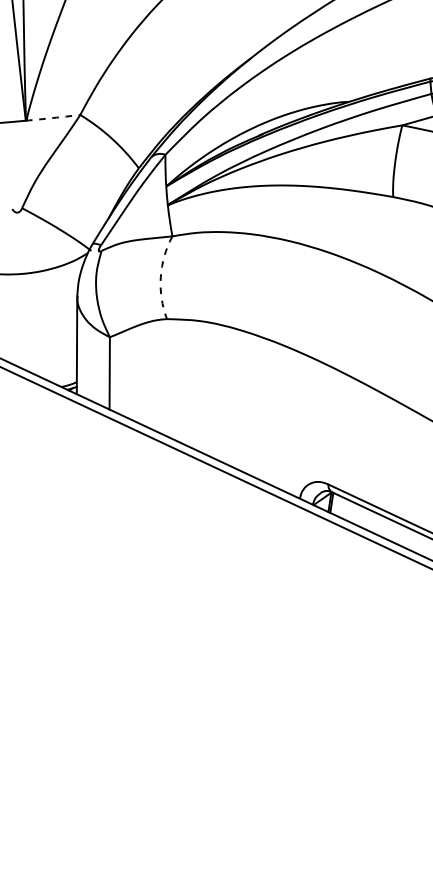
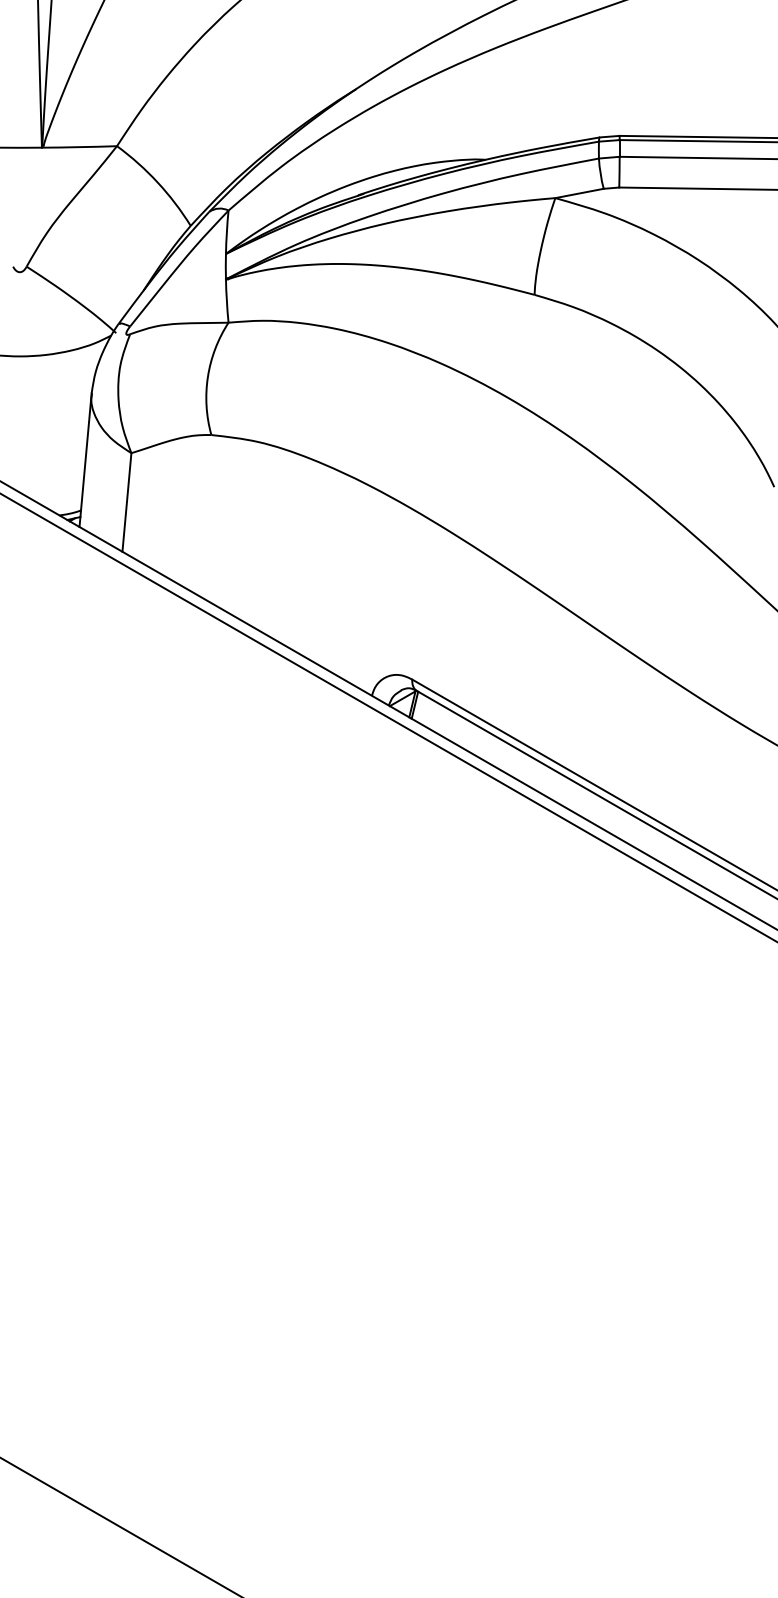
arc: (53, 118) -> (79, 147), dashed -> solid
arc: (160, 277) -> (207, 377), dashed -> solid

